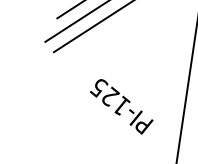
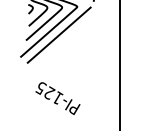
text: (120, 106) -> (57, 98), moved

